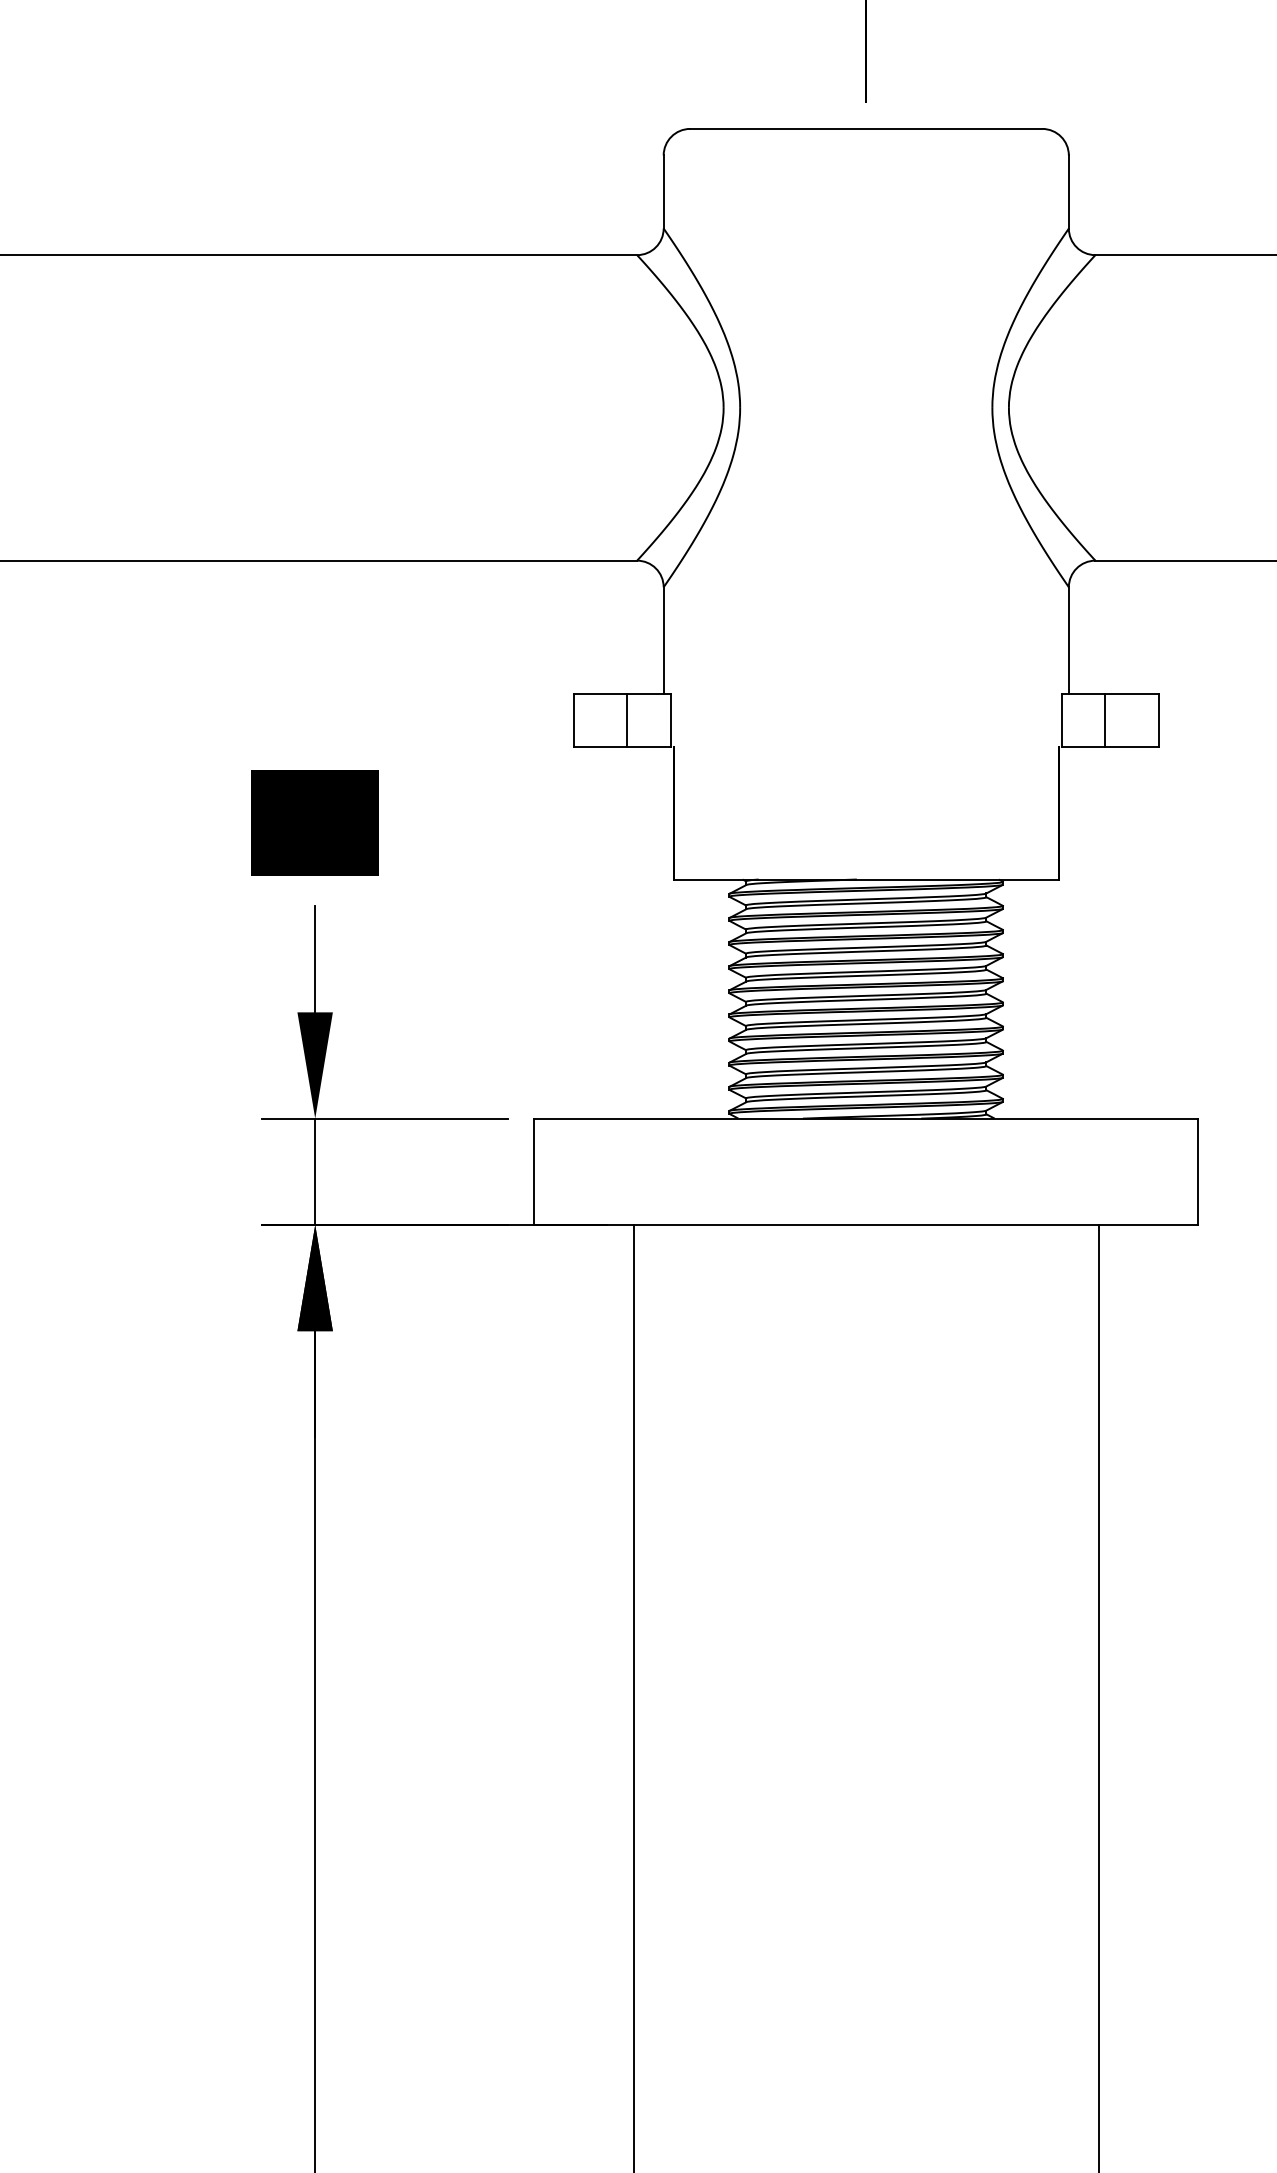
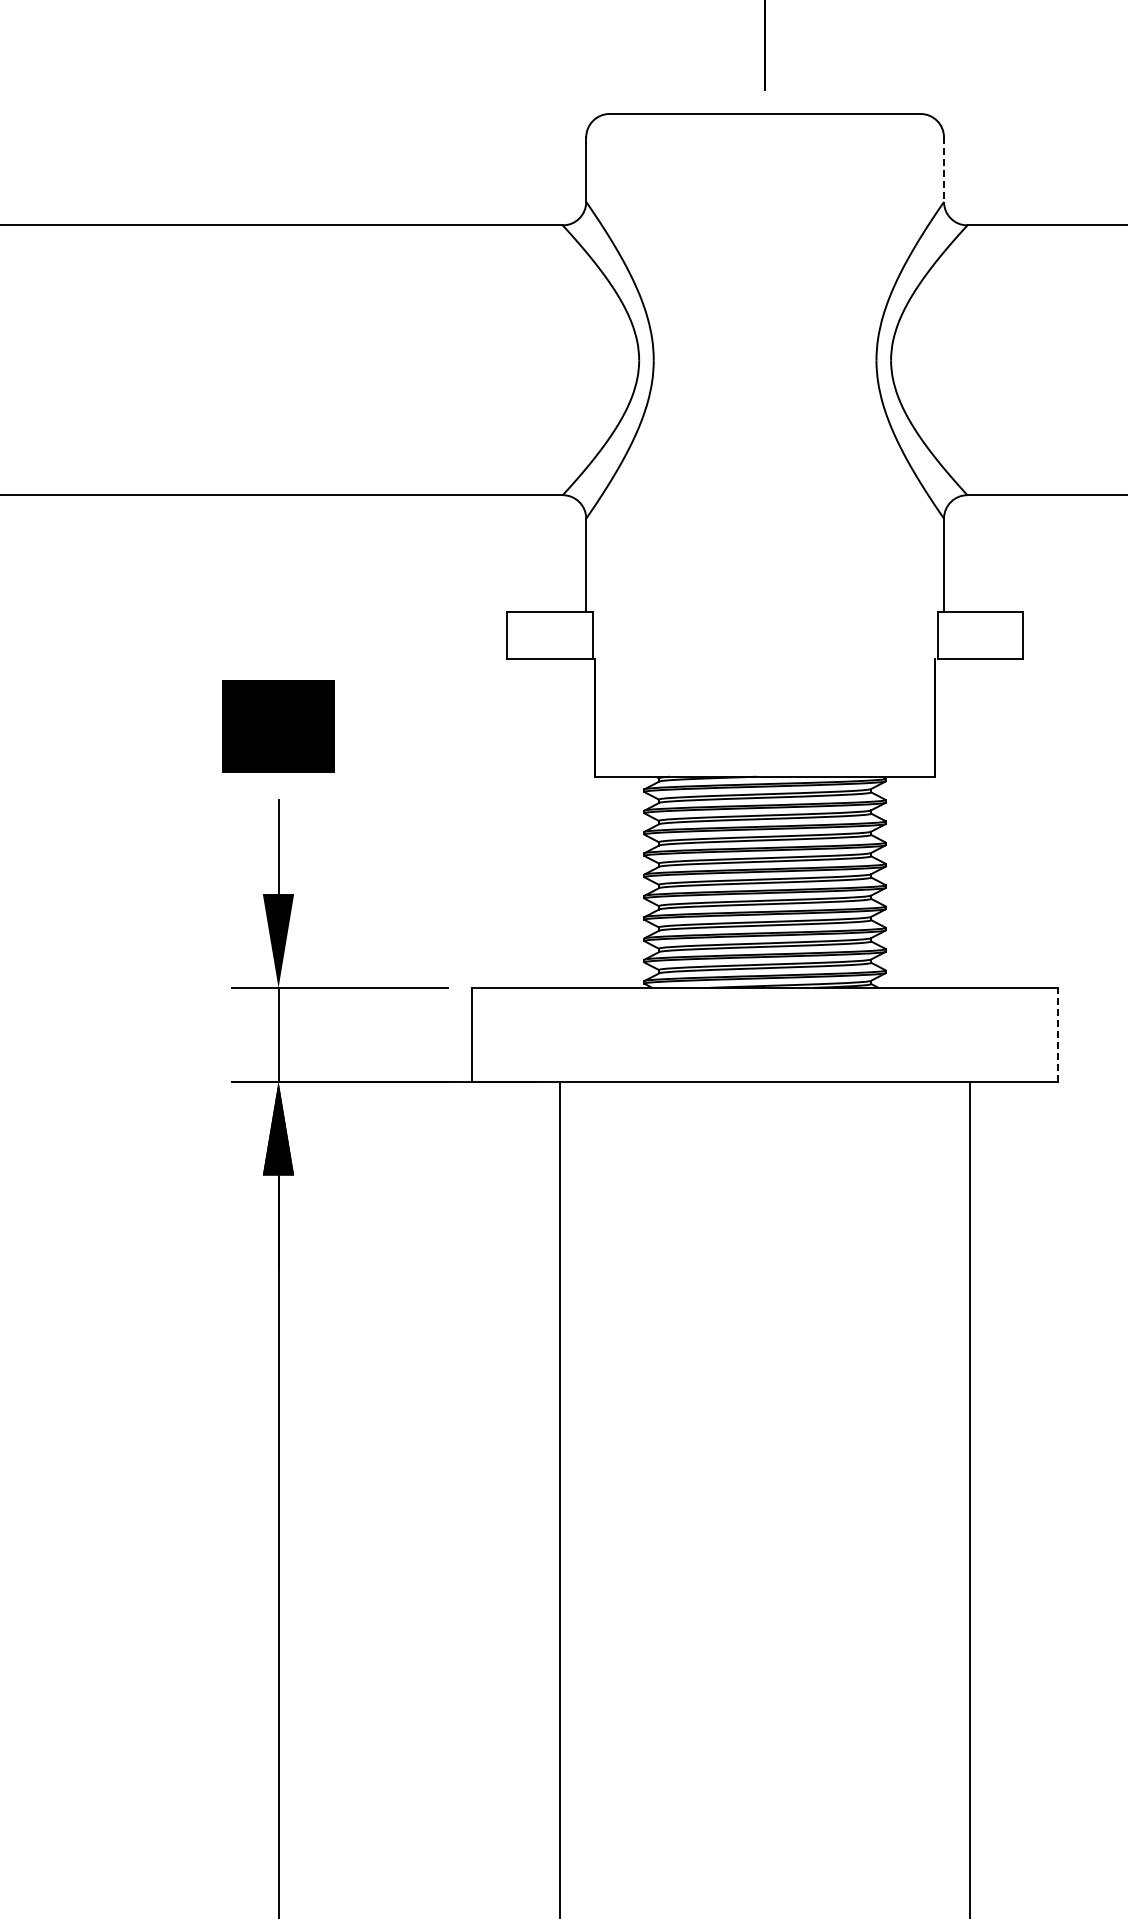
line: (1069, 192) -> (944, 170), solid -> dashed
line: (626, 719) -> (553, 635), removed
line: (1105, 719) -> (976, 635), removed
line: (1198, 1171) -> (1058, 1034), solid -> dashed

